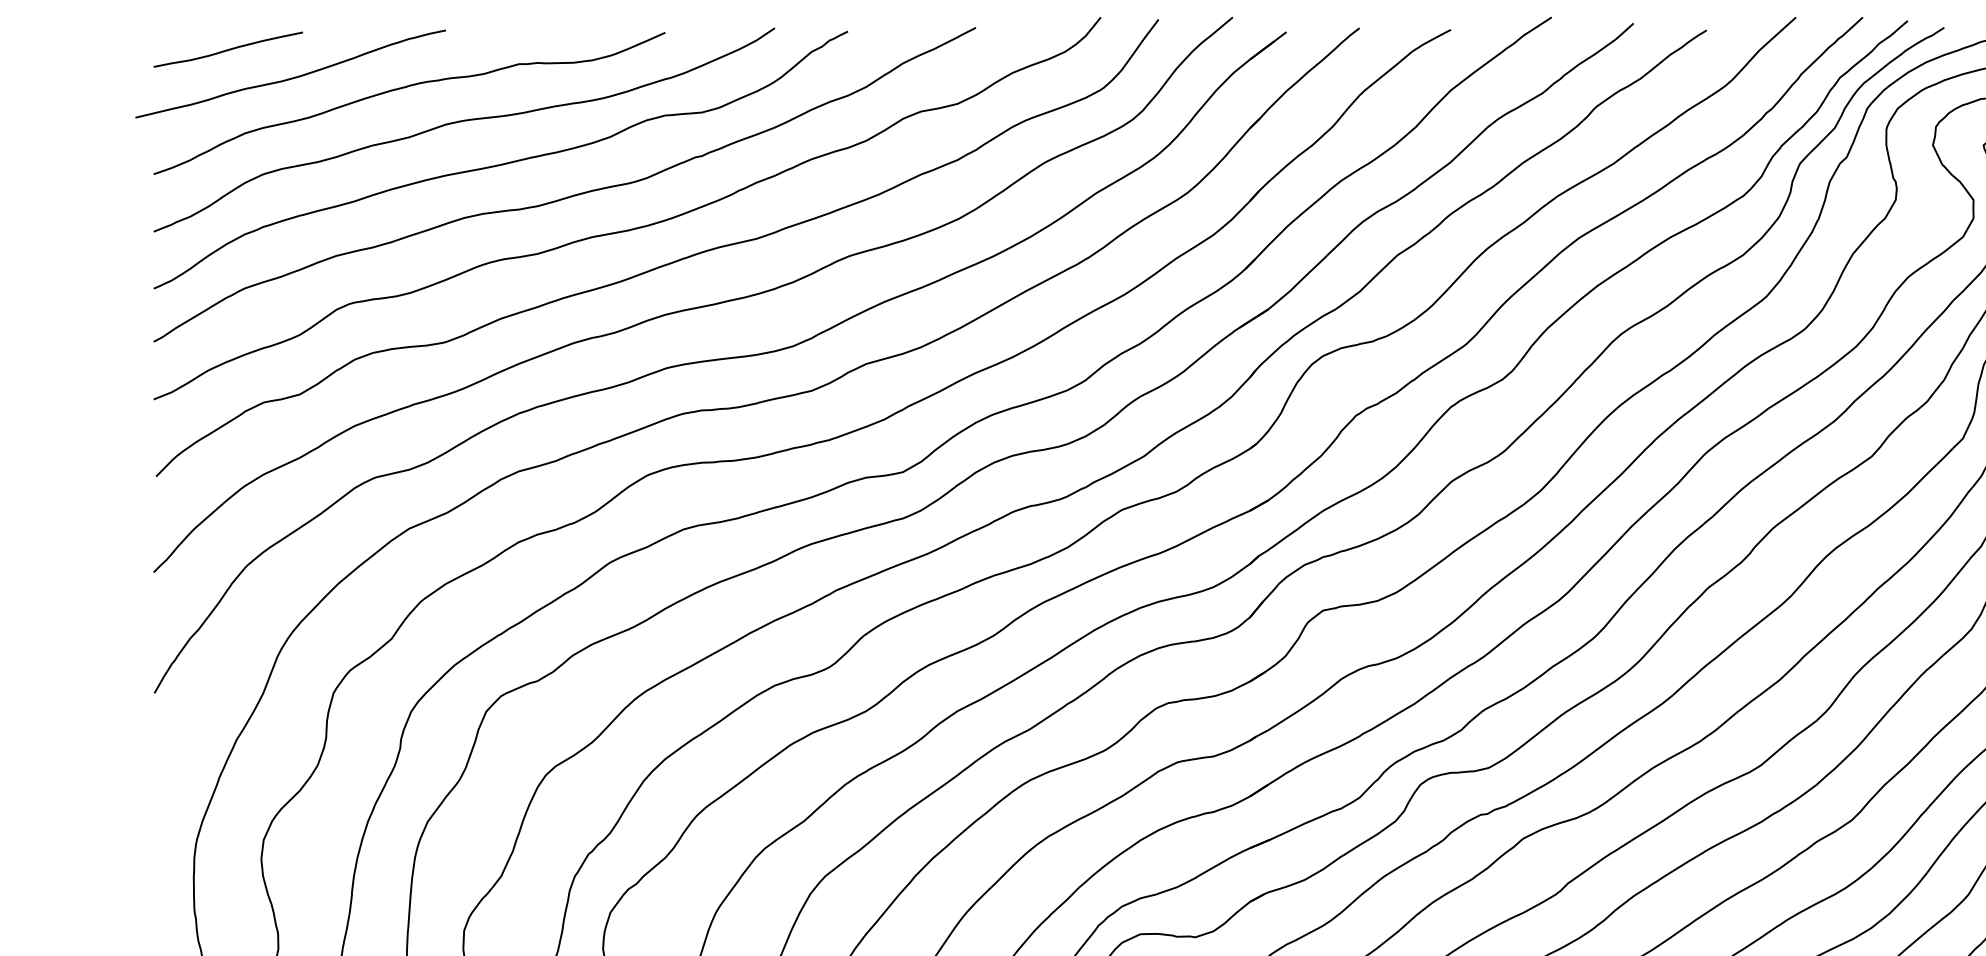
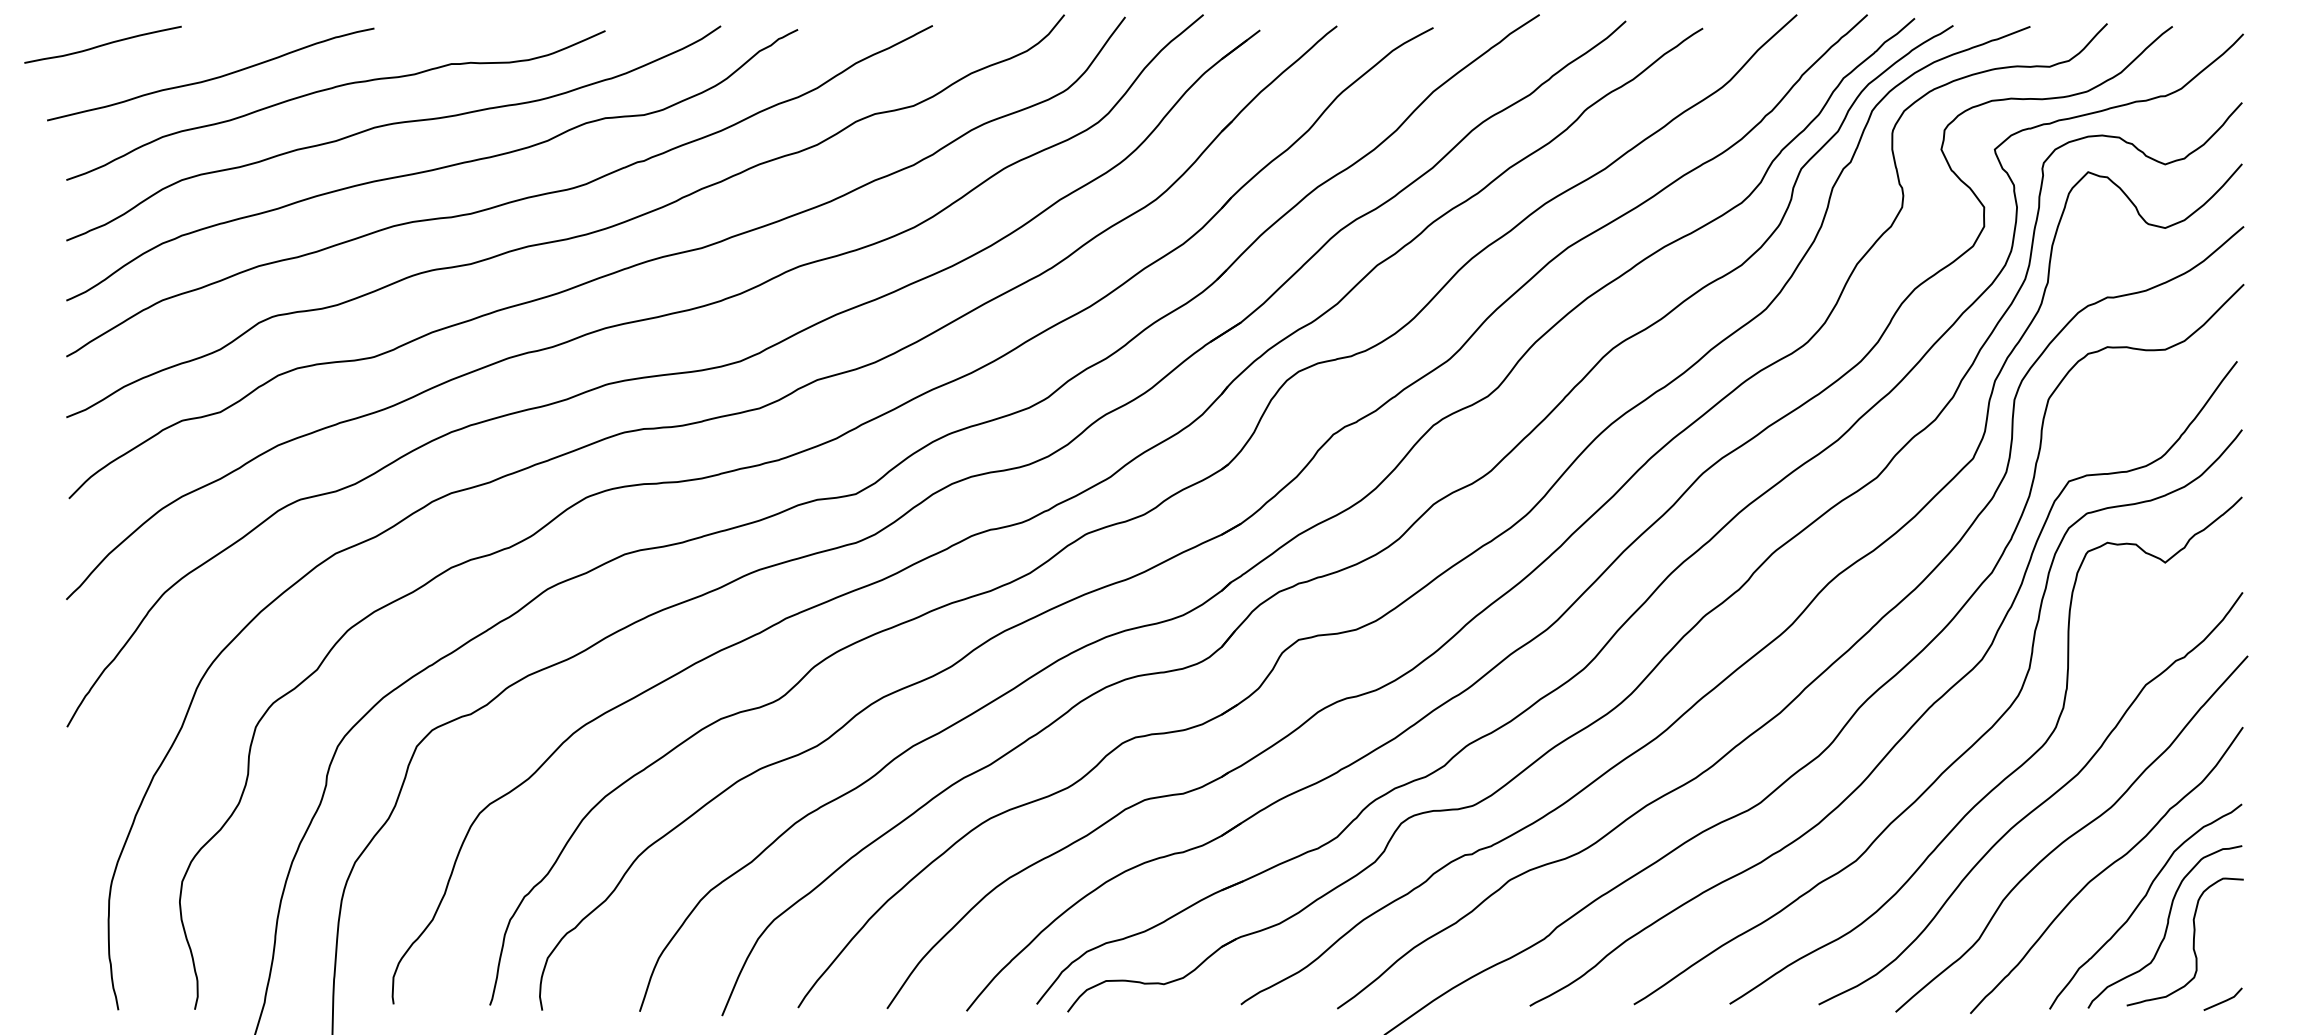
curve: (227, 49) -> (102, 44), moved

